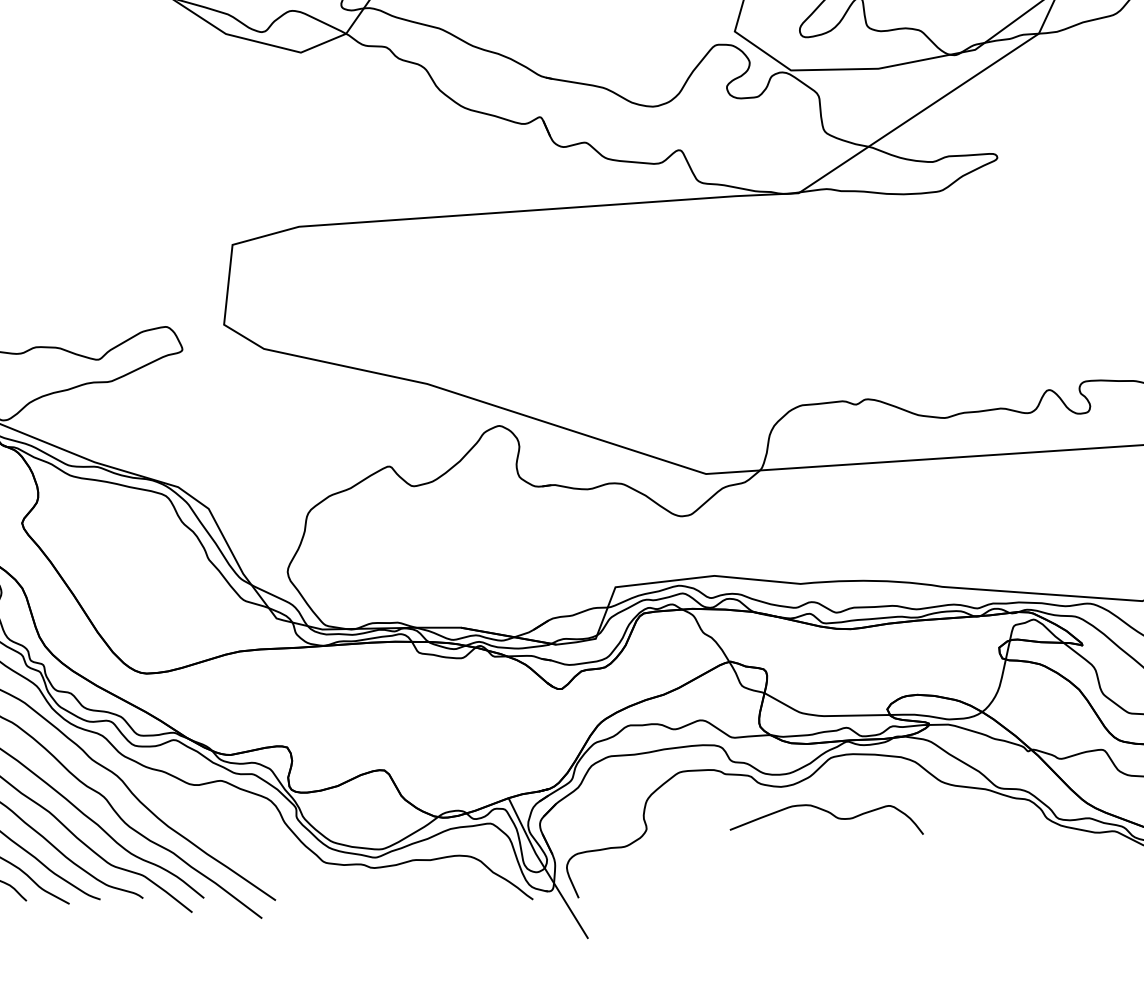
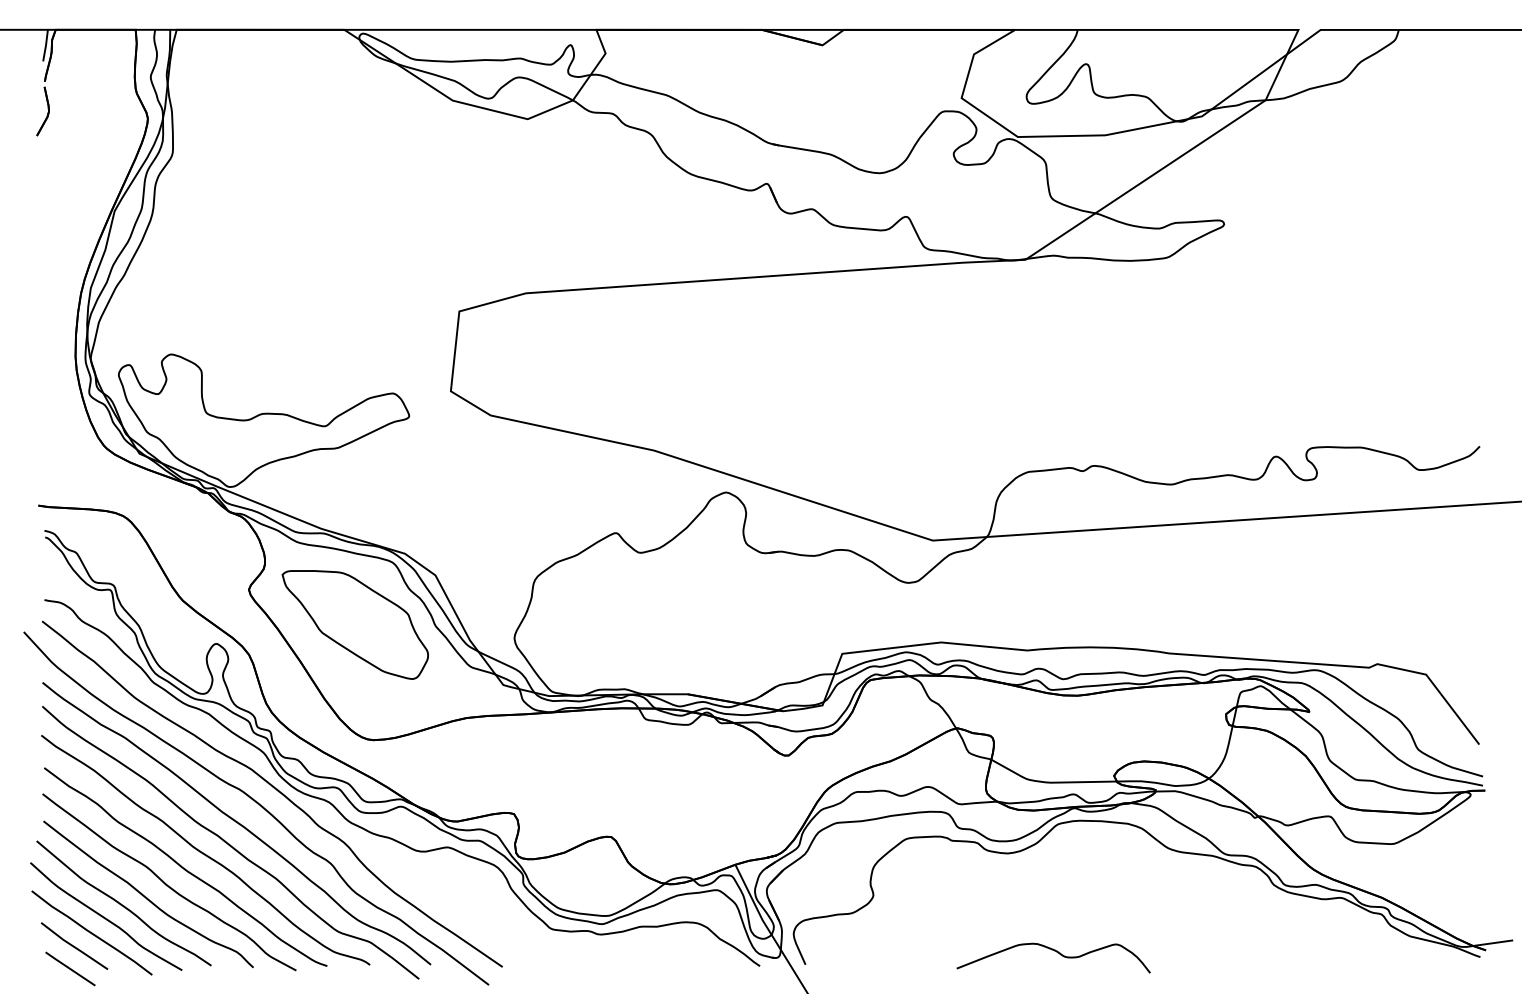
part: (127, 557) -> (354, 624), added
curve: (829, 813) -> (1056, 952), moved

